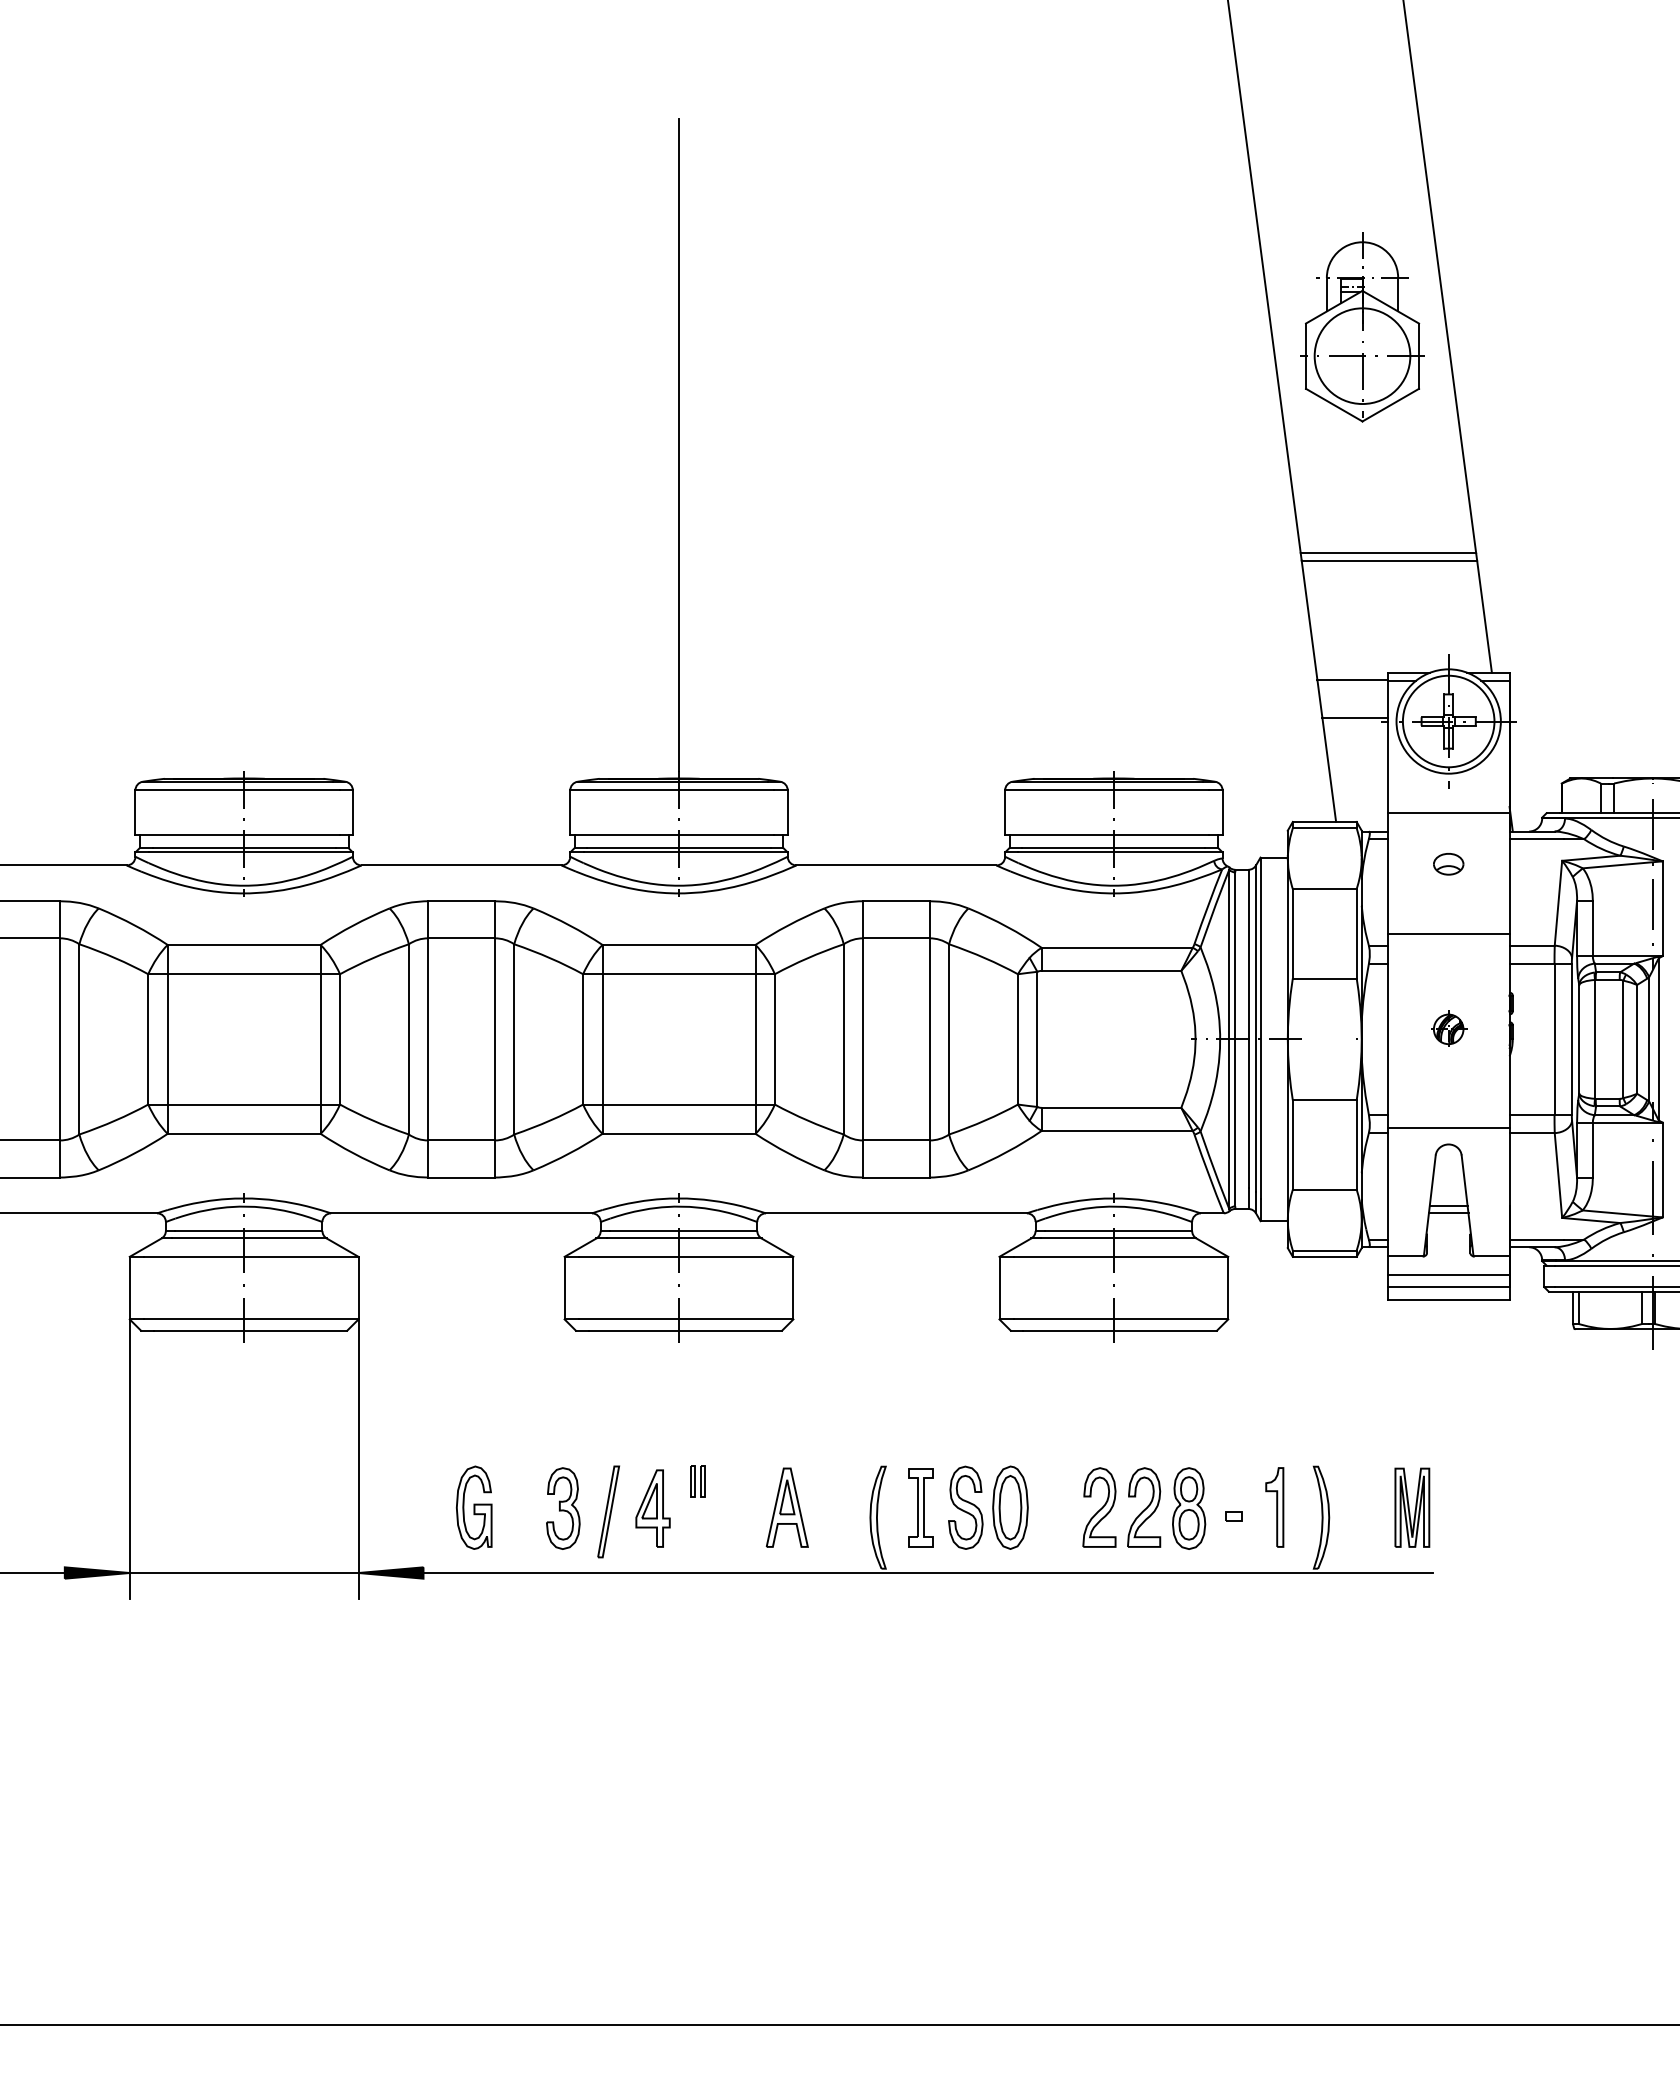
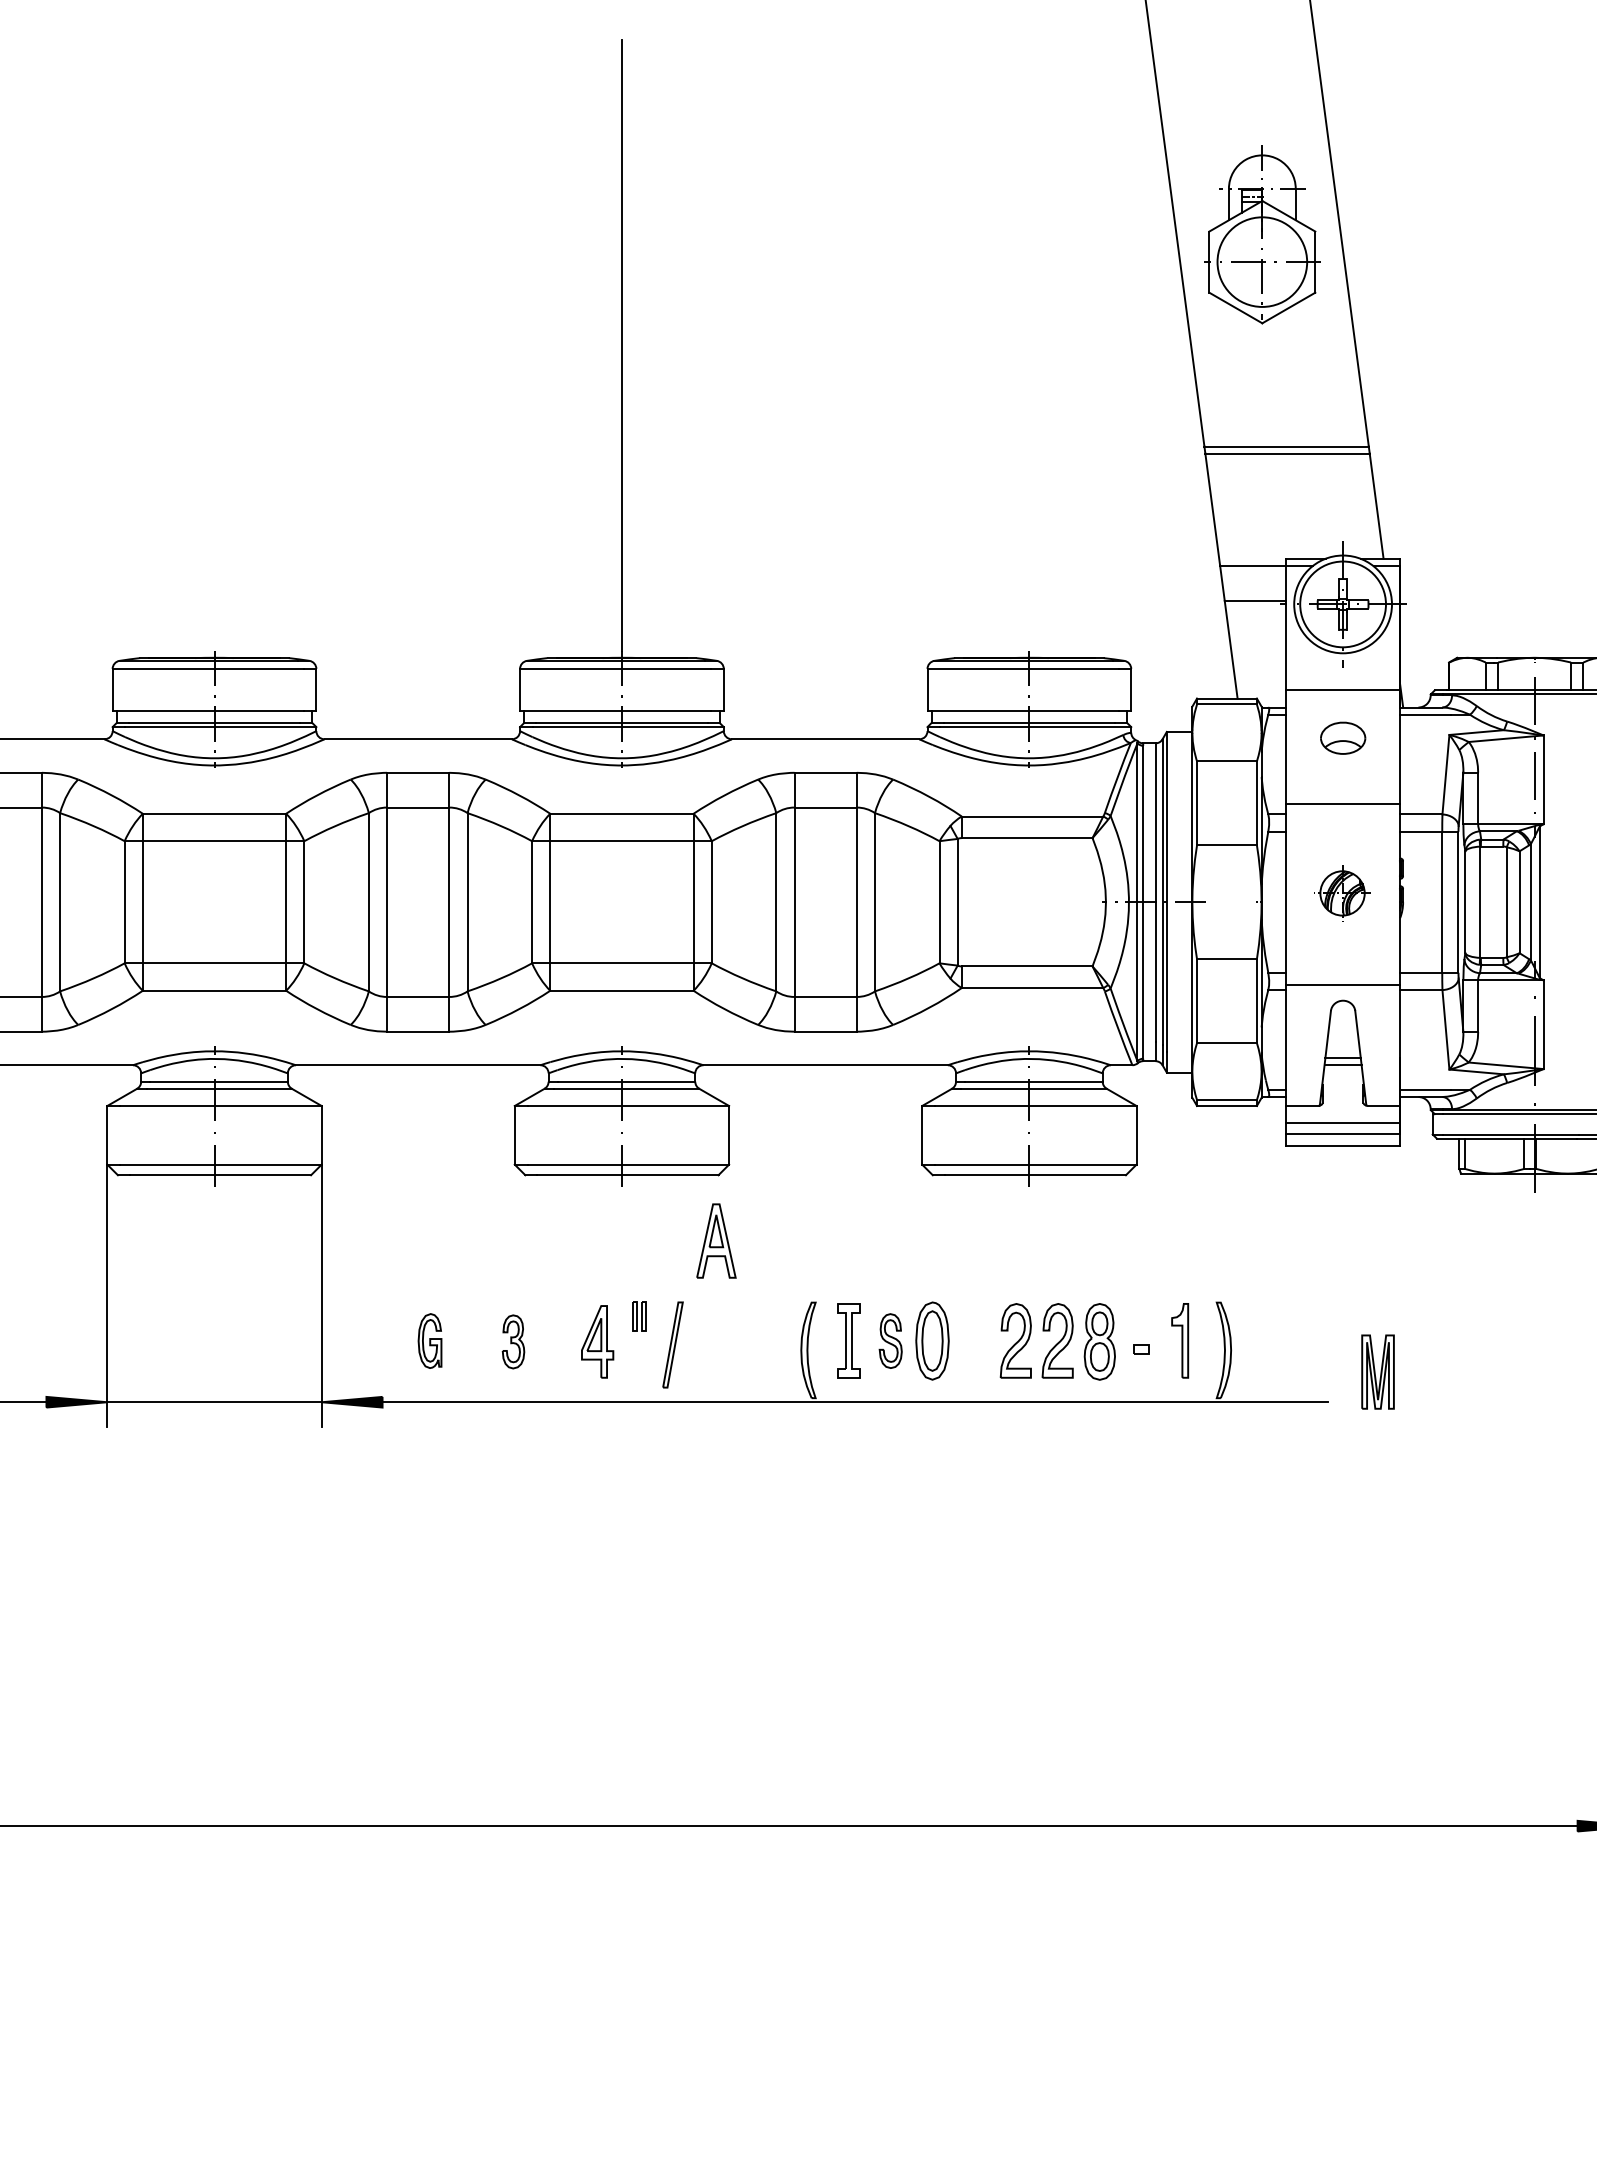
part: (1448, 863) -> (1342, 737), size x1.6
part: (1449, 1027) -> (1343, 891), size x1.6
part: (473, 1507) -> (429, 1340), size x0.7
part: (787, 1507) -> (716, 1240), moved
part: (965, 1507) -> (890, 1340), size x0.7
part: (1411, 1507) -> (1377, 1371), moved
part: (563, 1508) -> (513, 1341), size x0.7
part: (608, 1511) -> (672, 1344), moved

